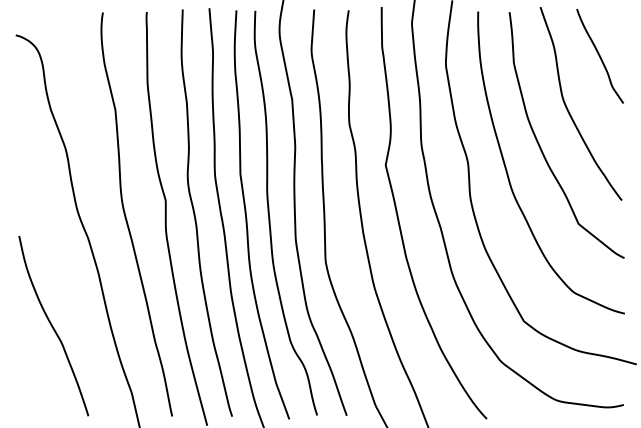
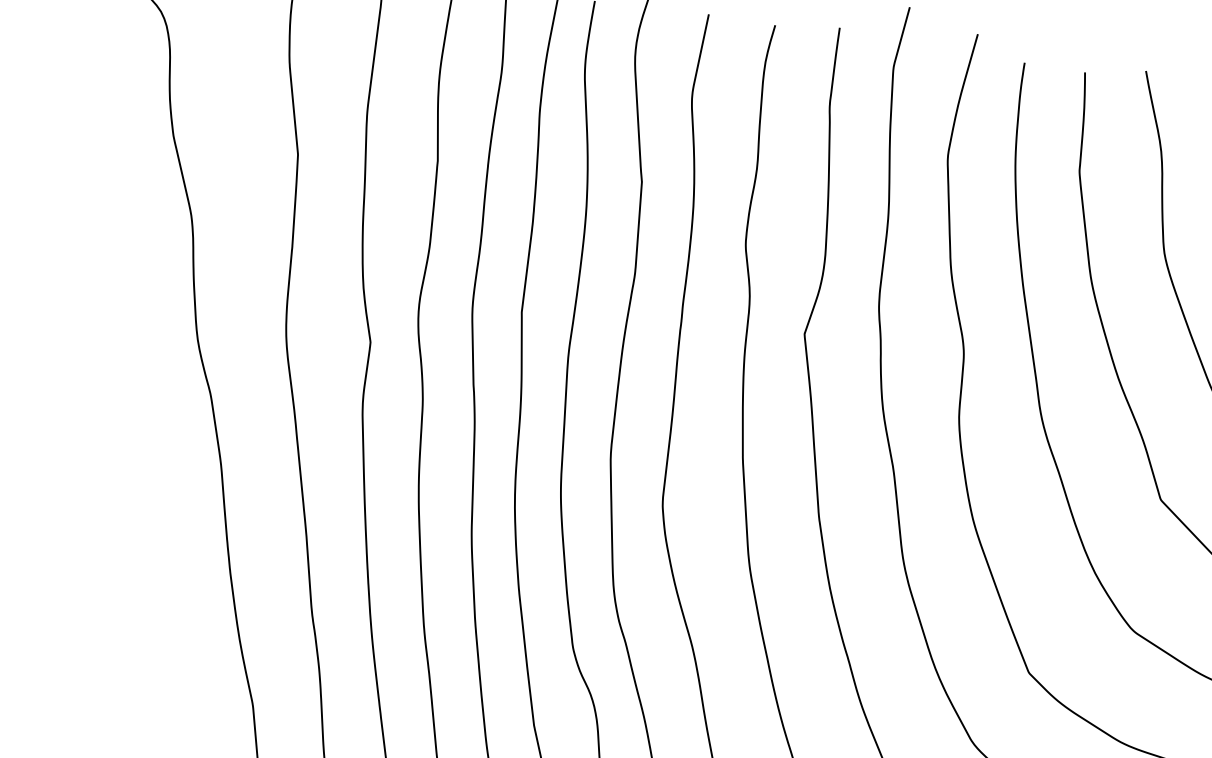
curve: (52, 325) -> (118, 553), removed

